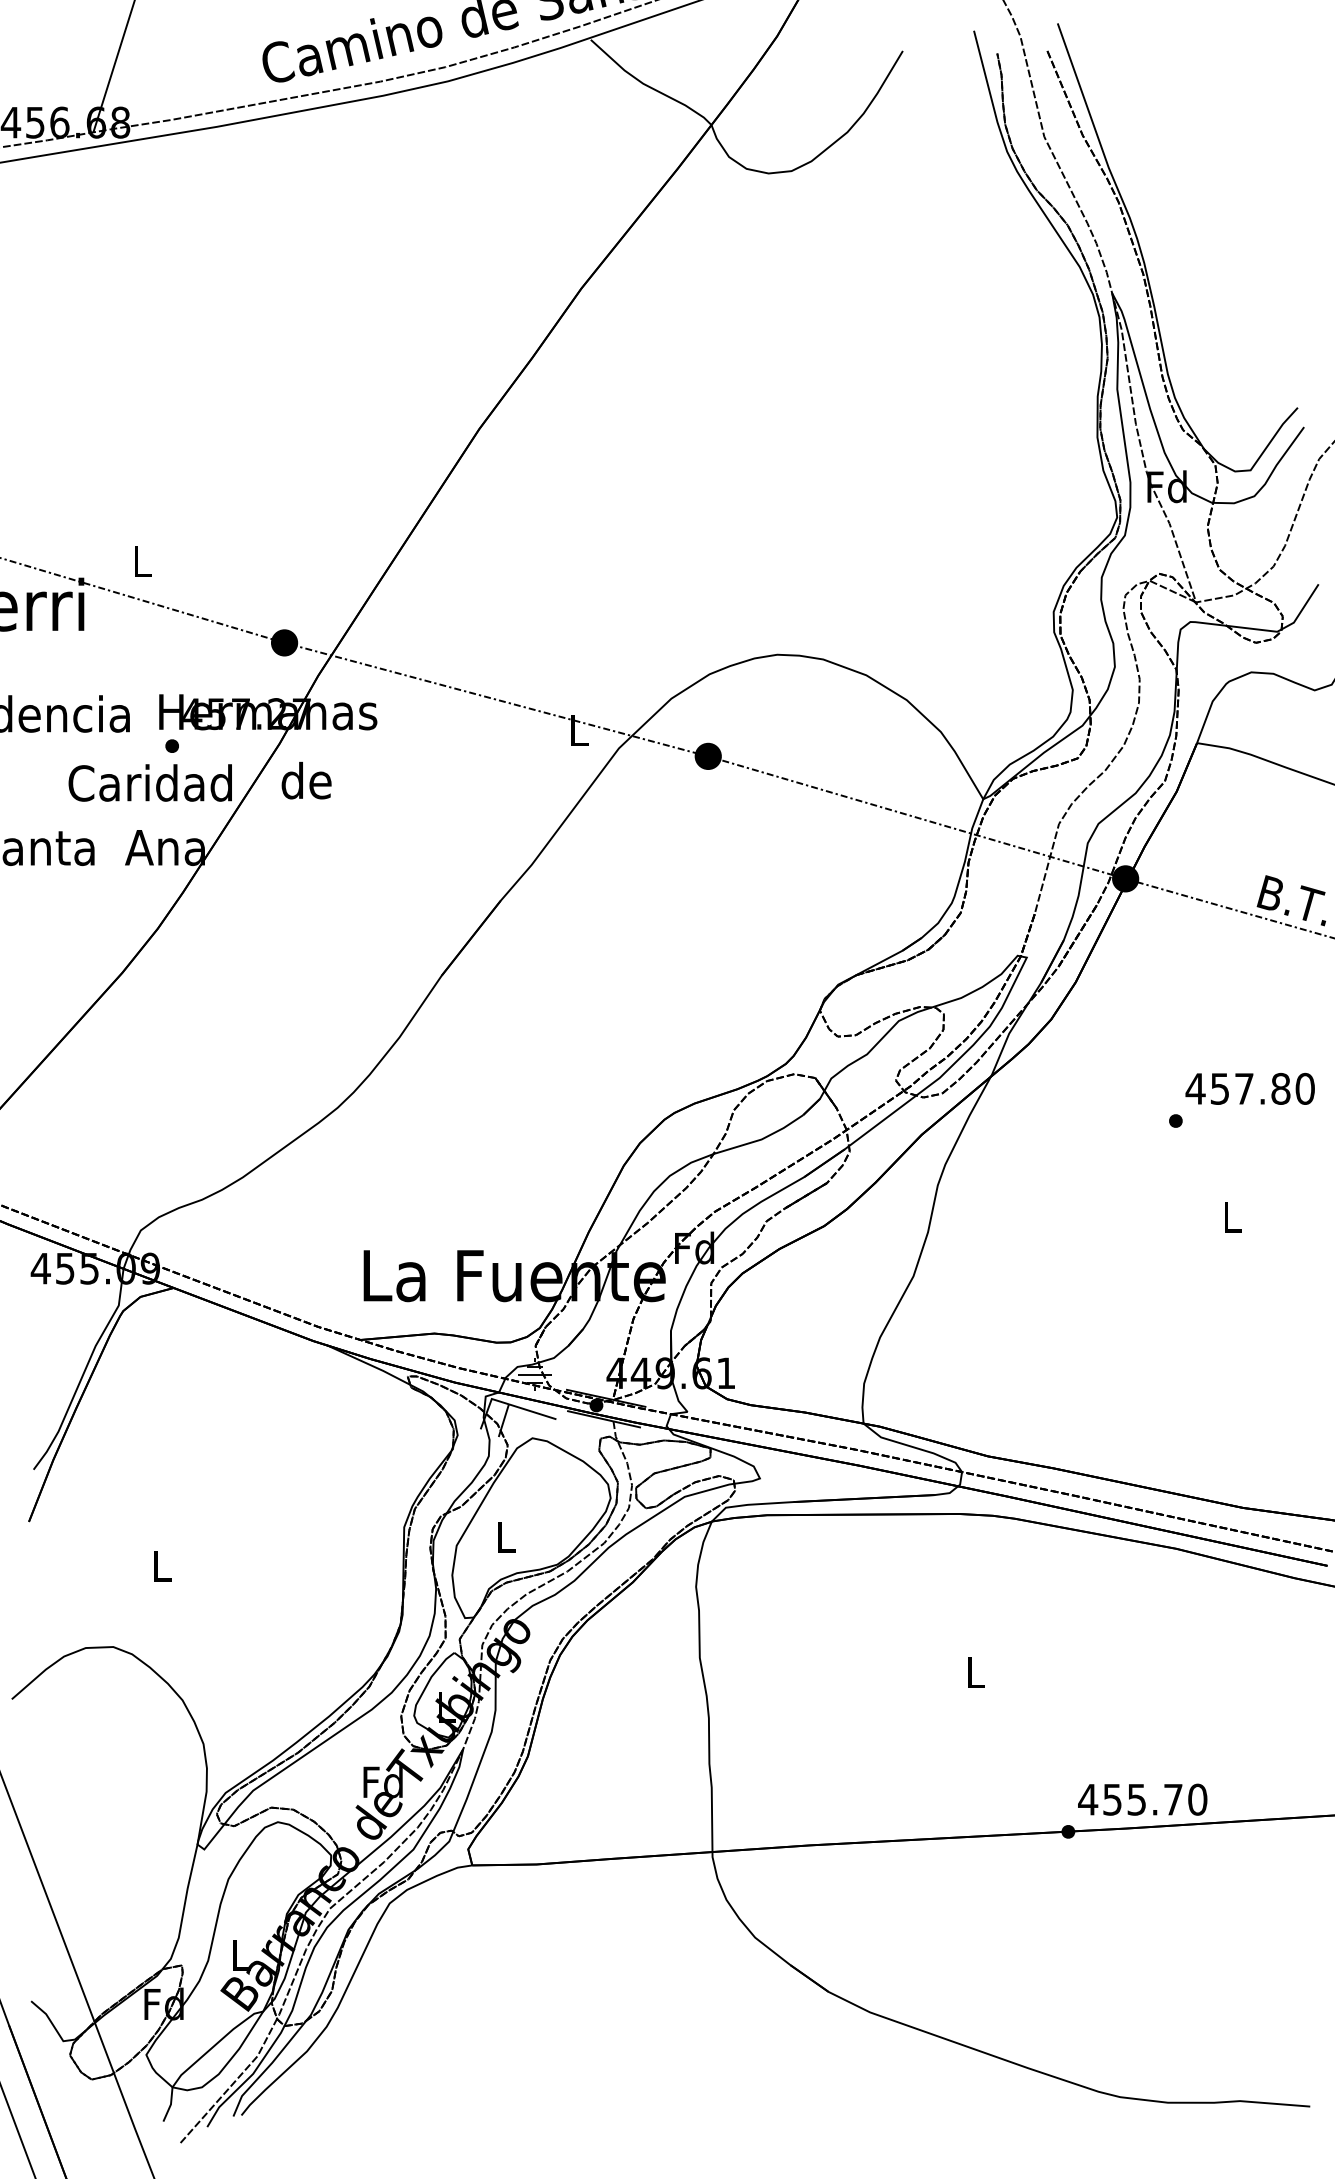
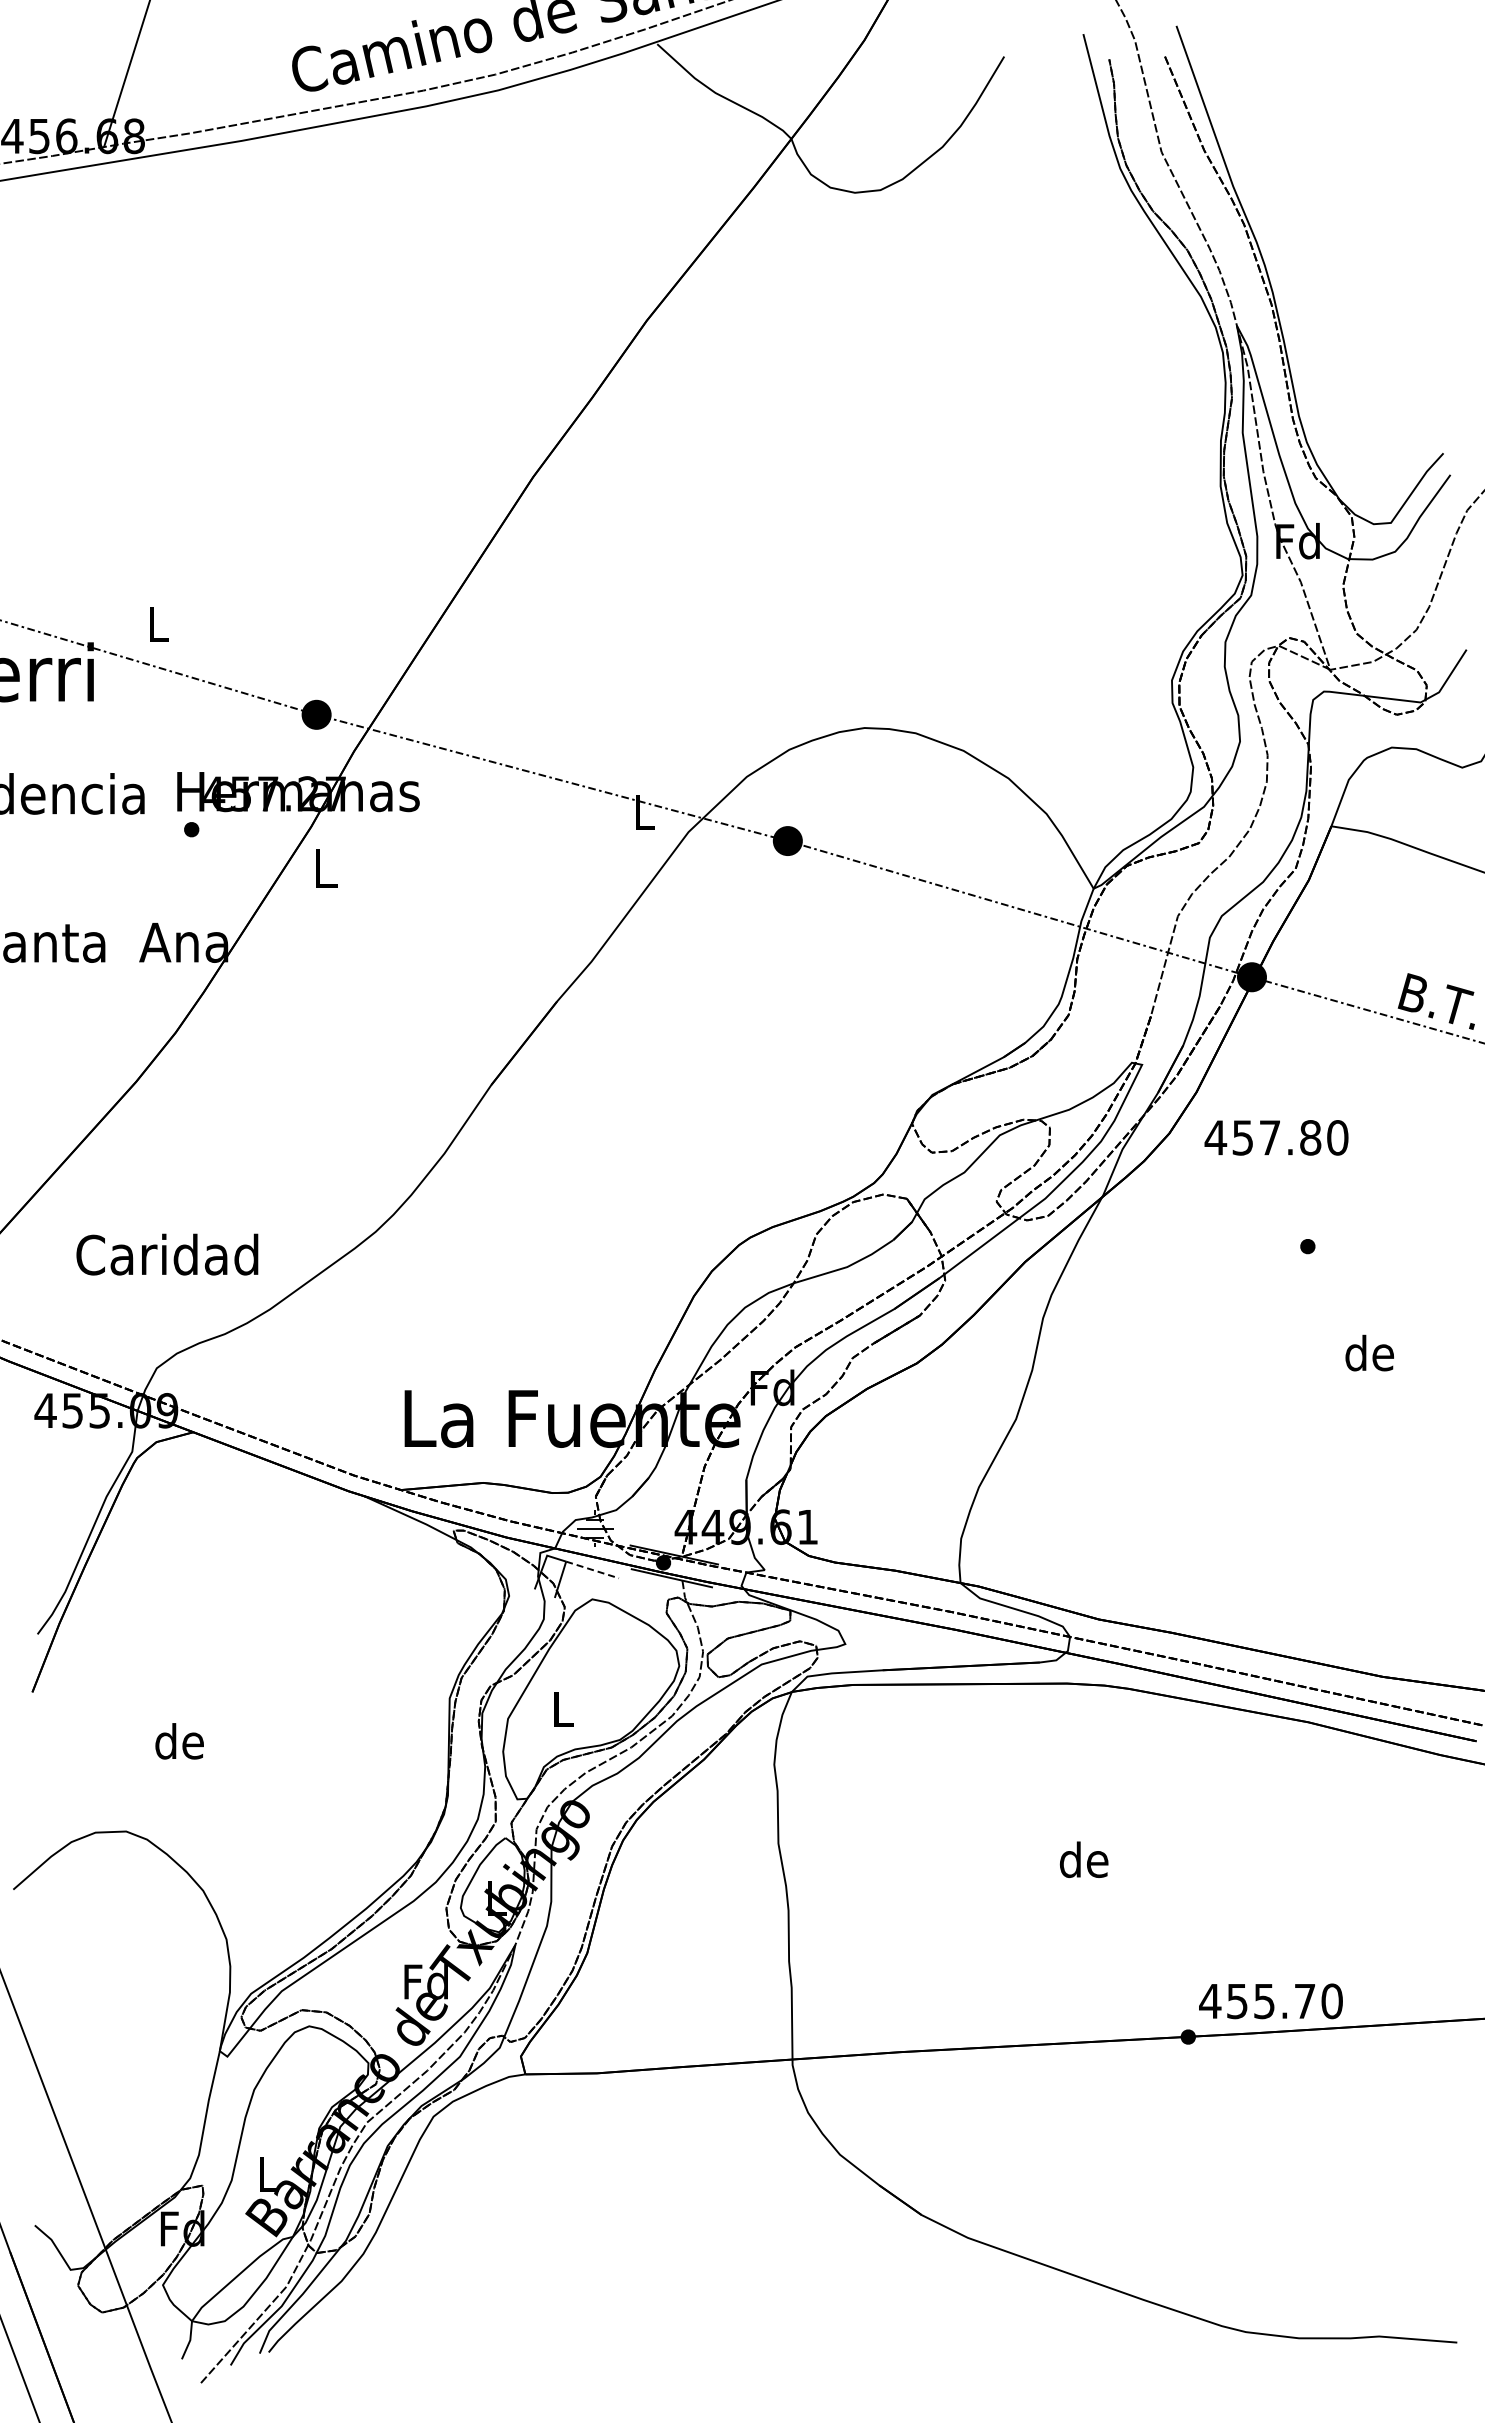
text: (306, 780) -> (340, 867), de -> L
text: (150, 782) -> (167, 1254), moved
text: (1250, 1088) -> (1276, 1137), moved
text: (1231, 1216) -> (1369, 1352), L -> de
line: (532, 1411) -> (592, 1569), solid -> dashed
text: (161, 1566) -> (179, 1741), L -> de
text: (974, 1672) -> (1083, 1859), L -> de

